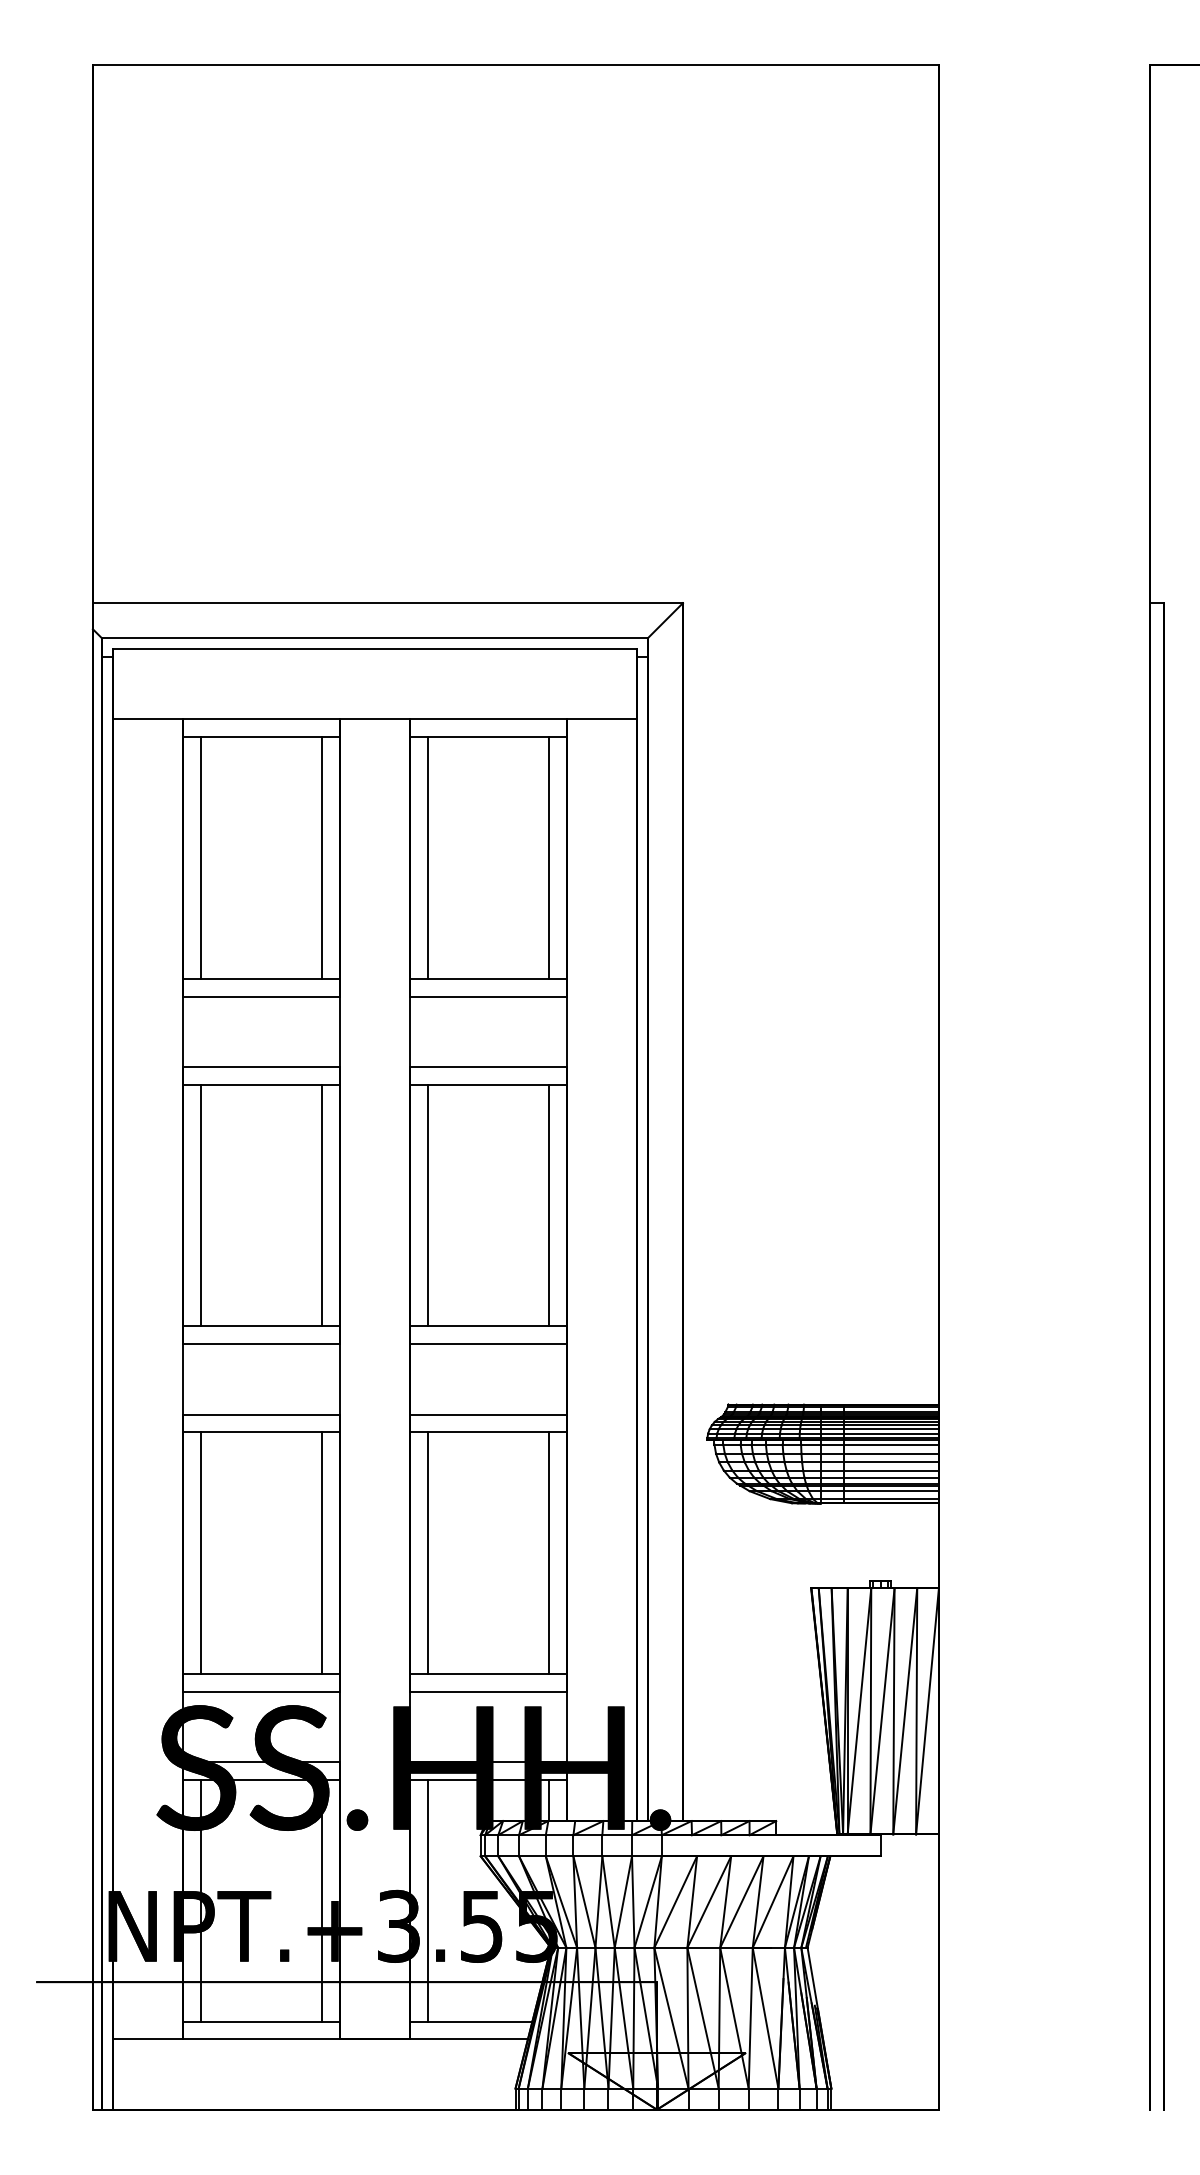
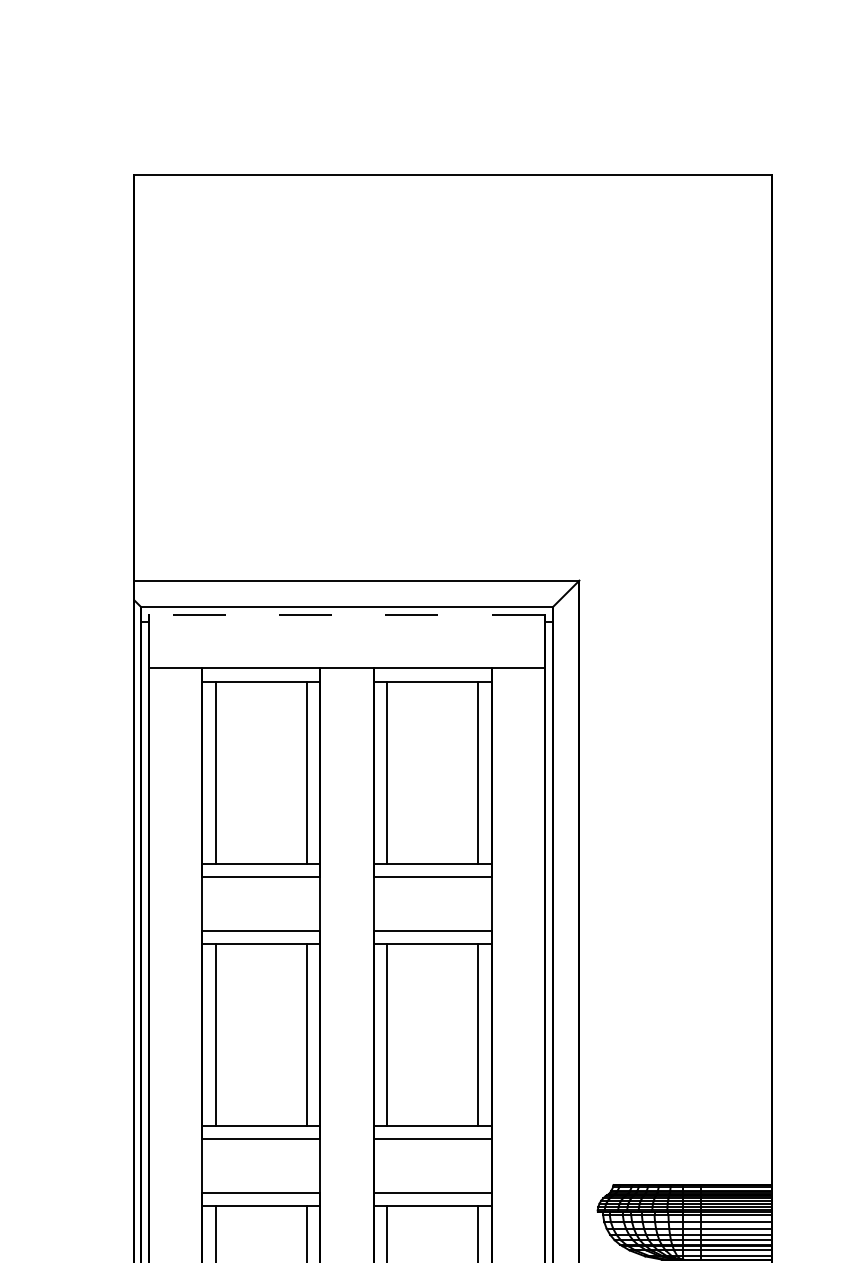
line: (374, 648) -> (346, 614), solid -> dashed

